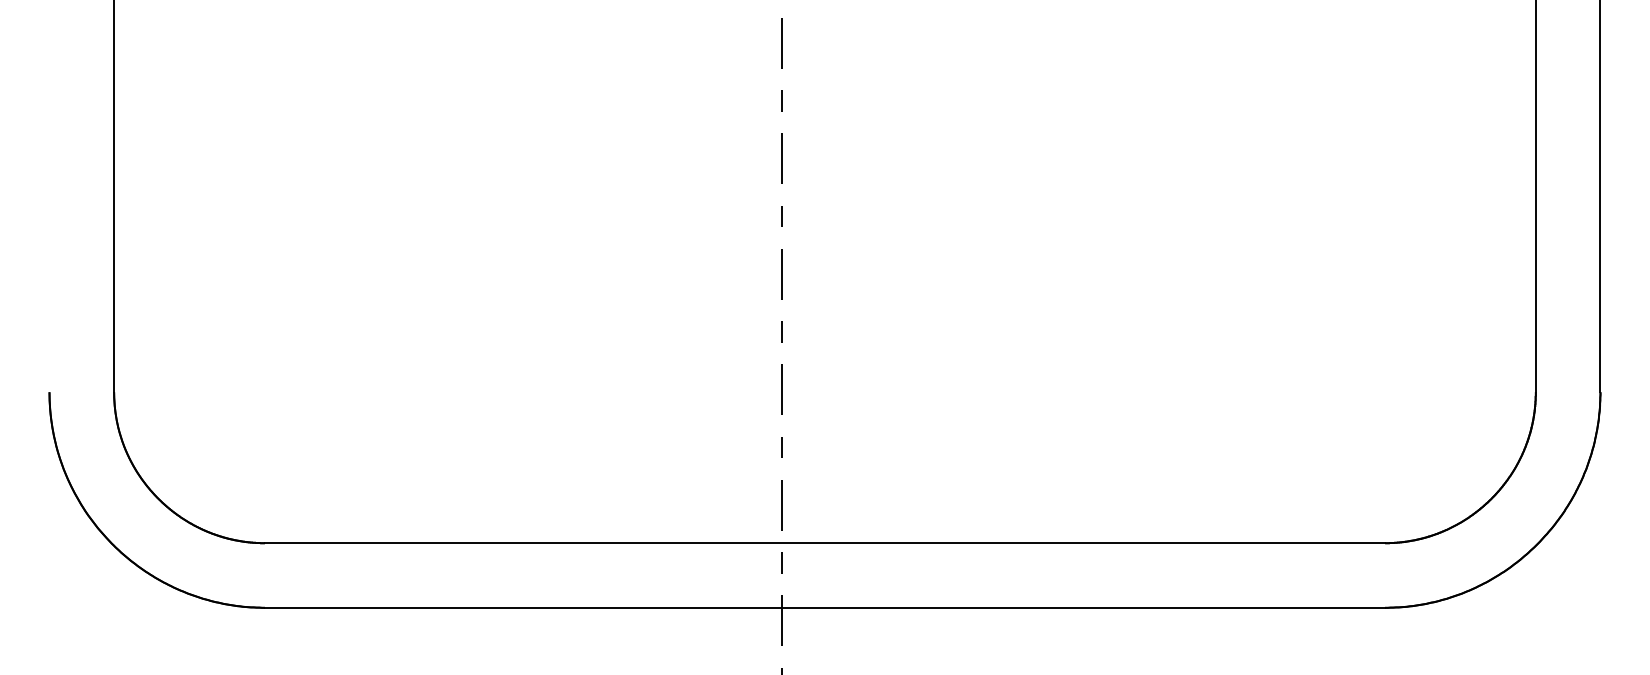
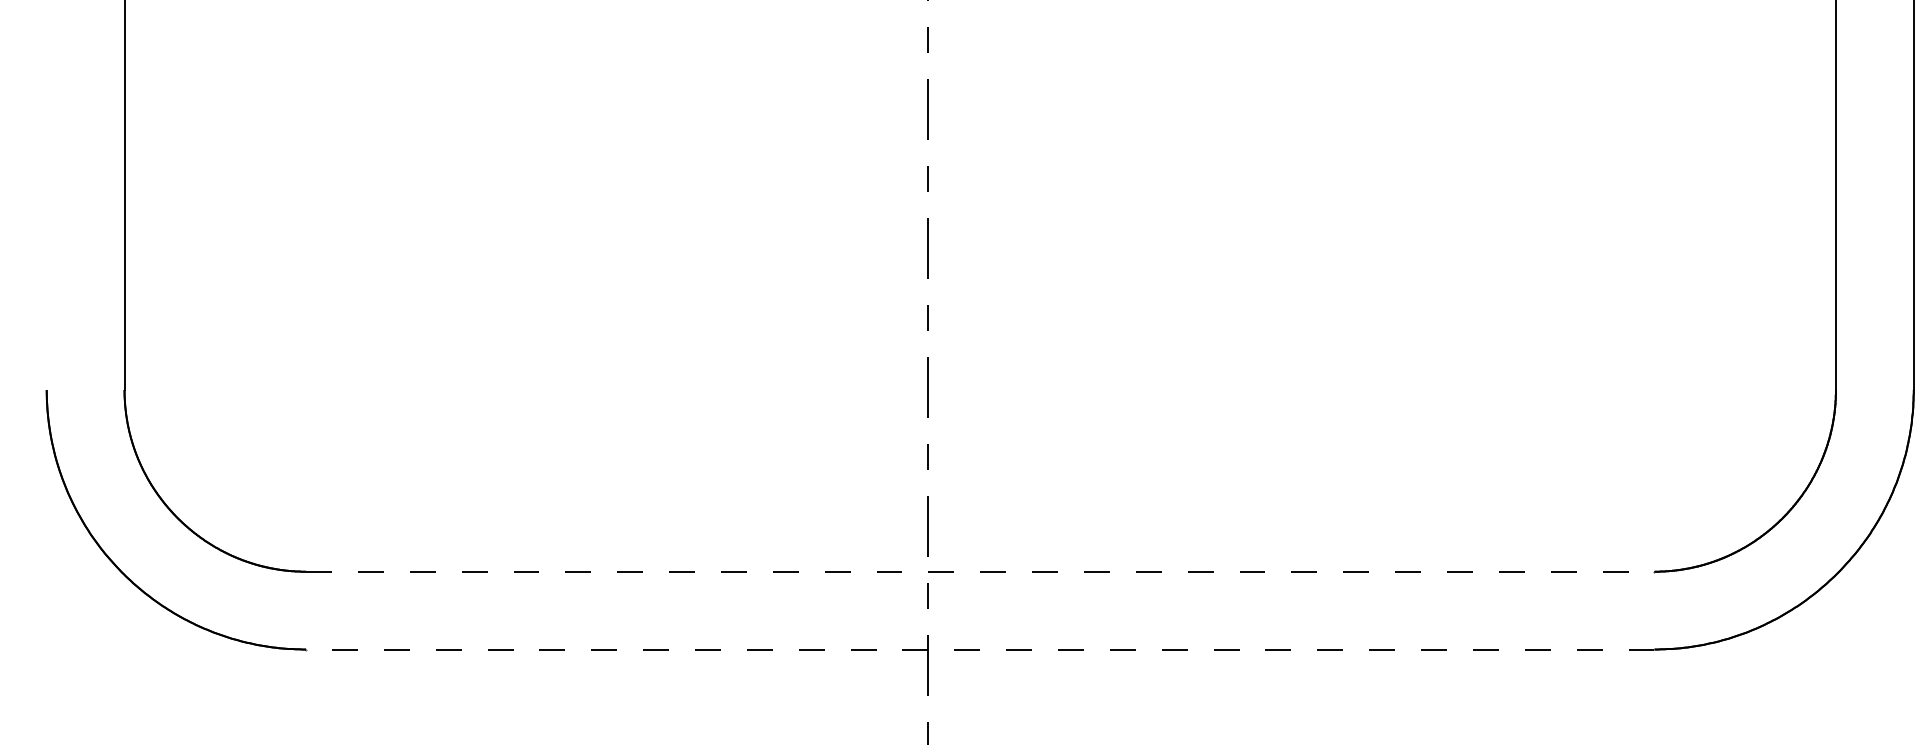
line: (825, 543) -> (980, 572), solid -> dashed
line: (824, 607) -> (979, 649), solid -> dashed

